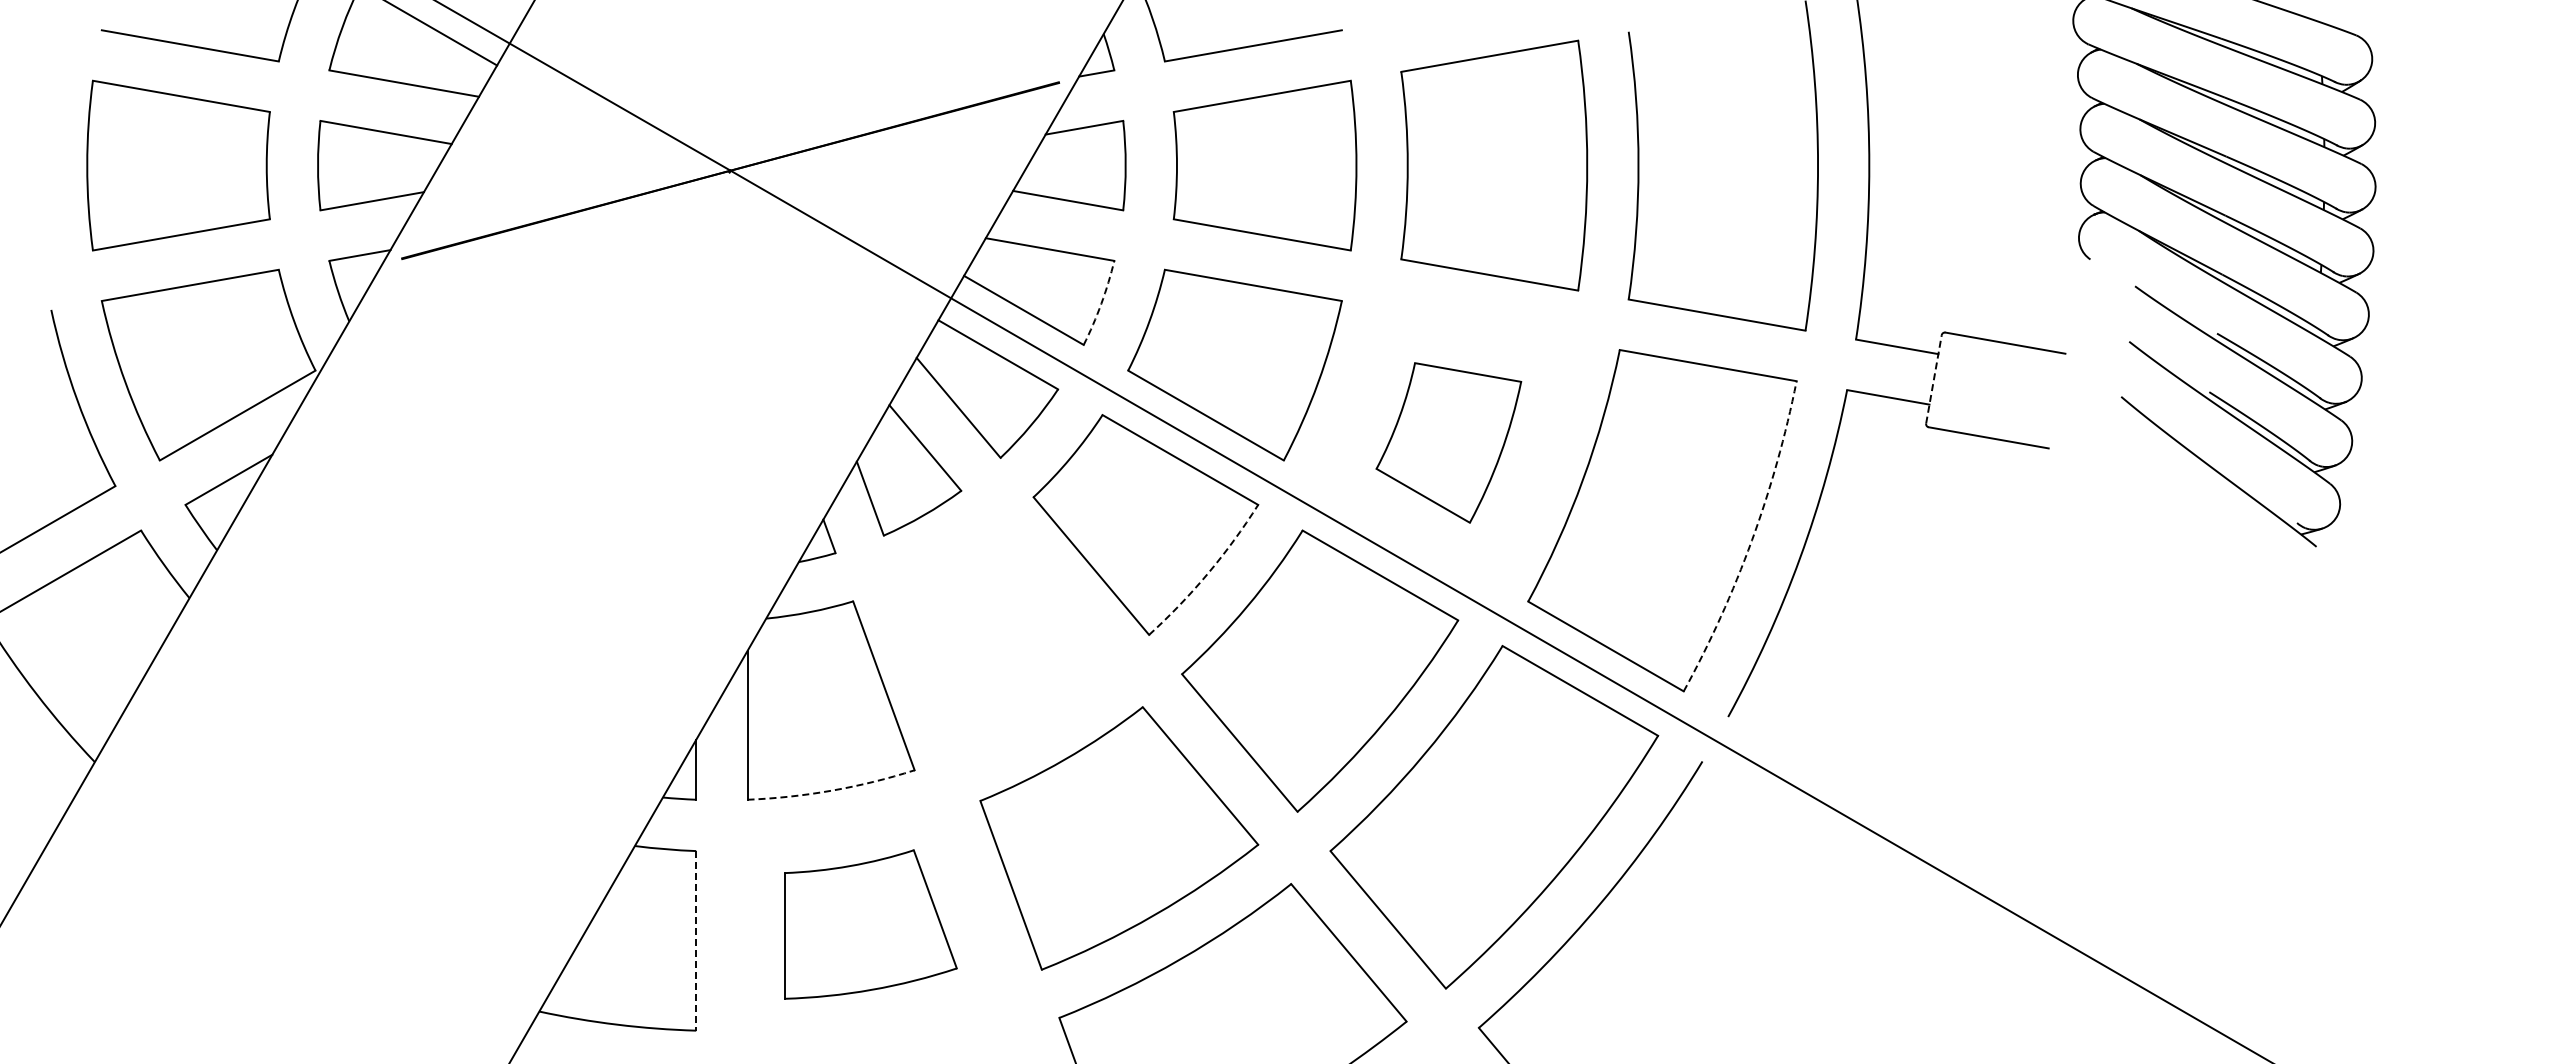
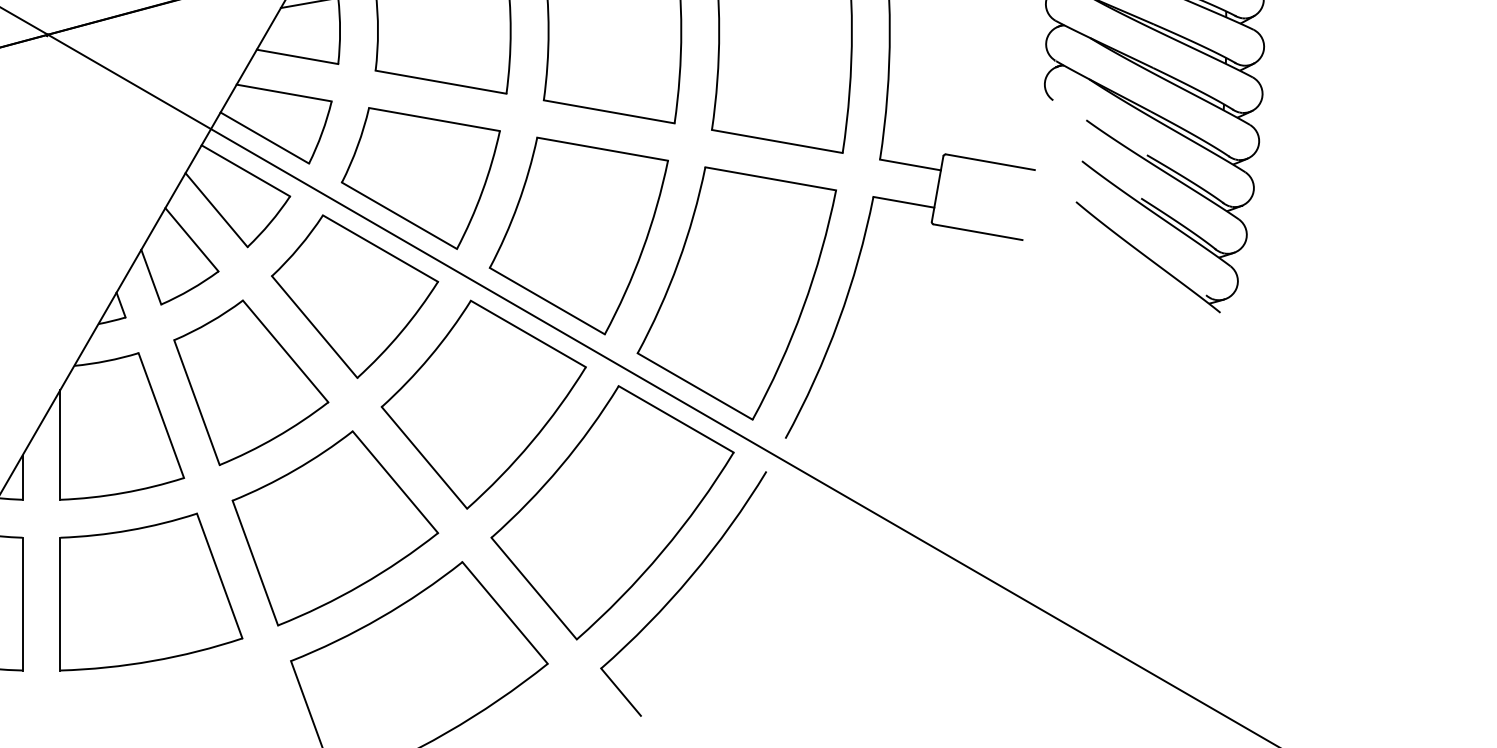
arc: (1101, 303) -> (322, 132), dashed -> solid
line: (1933, 379) -> (937, 189), dashed -> solid
part: (1448, 442) -> (578, 235), size x1.67
arc: (1751, 540) -> (802, 308), dashed -> solid
arc: (1208, 573) -> (401, 332), dashed -> solid
part: (1005, 641) -> (251, 382), added
arc: (832, 790) -> (123, 492), dashed -> solid
part: (870, 924) -> (151, 592), size x1.43
line: (696, 940) -> (22, 603), dashed -> solid

